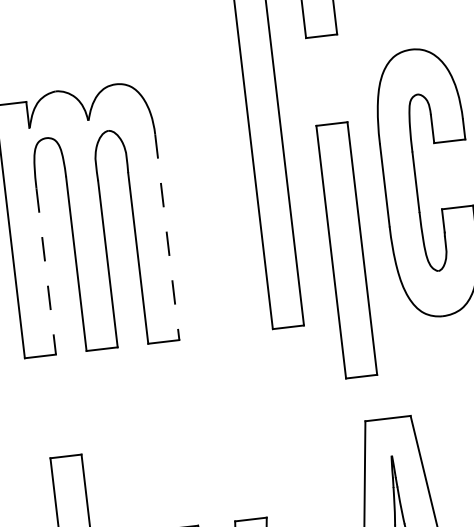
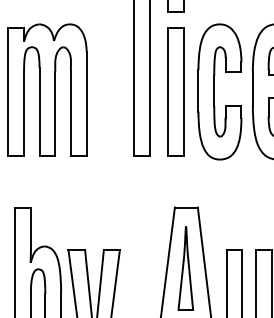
line: (167, 238) -> (86, 104), dashed -> solid
part: (346, 249) -> (175, 91), moved
line: (47, 272) -> (24, 114), dashed -> solid

